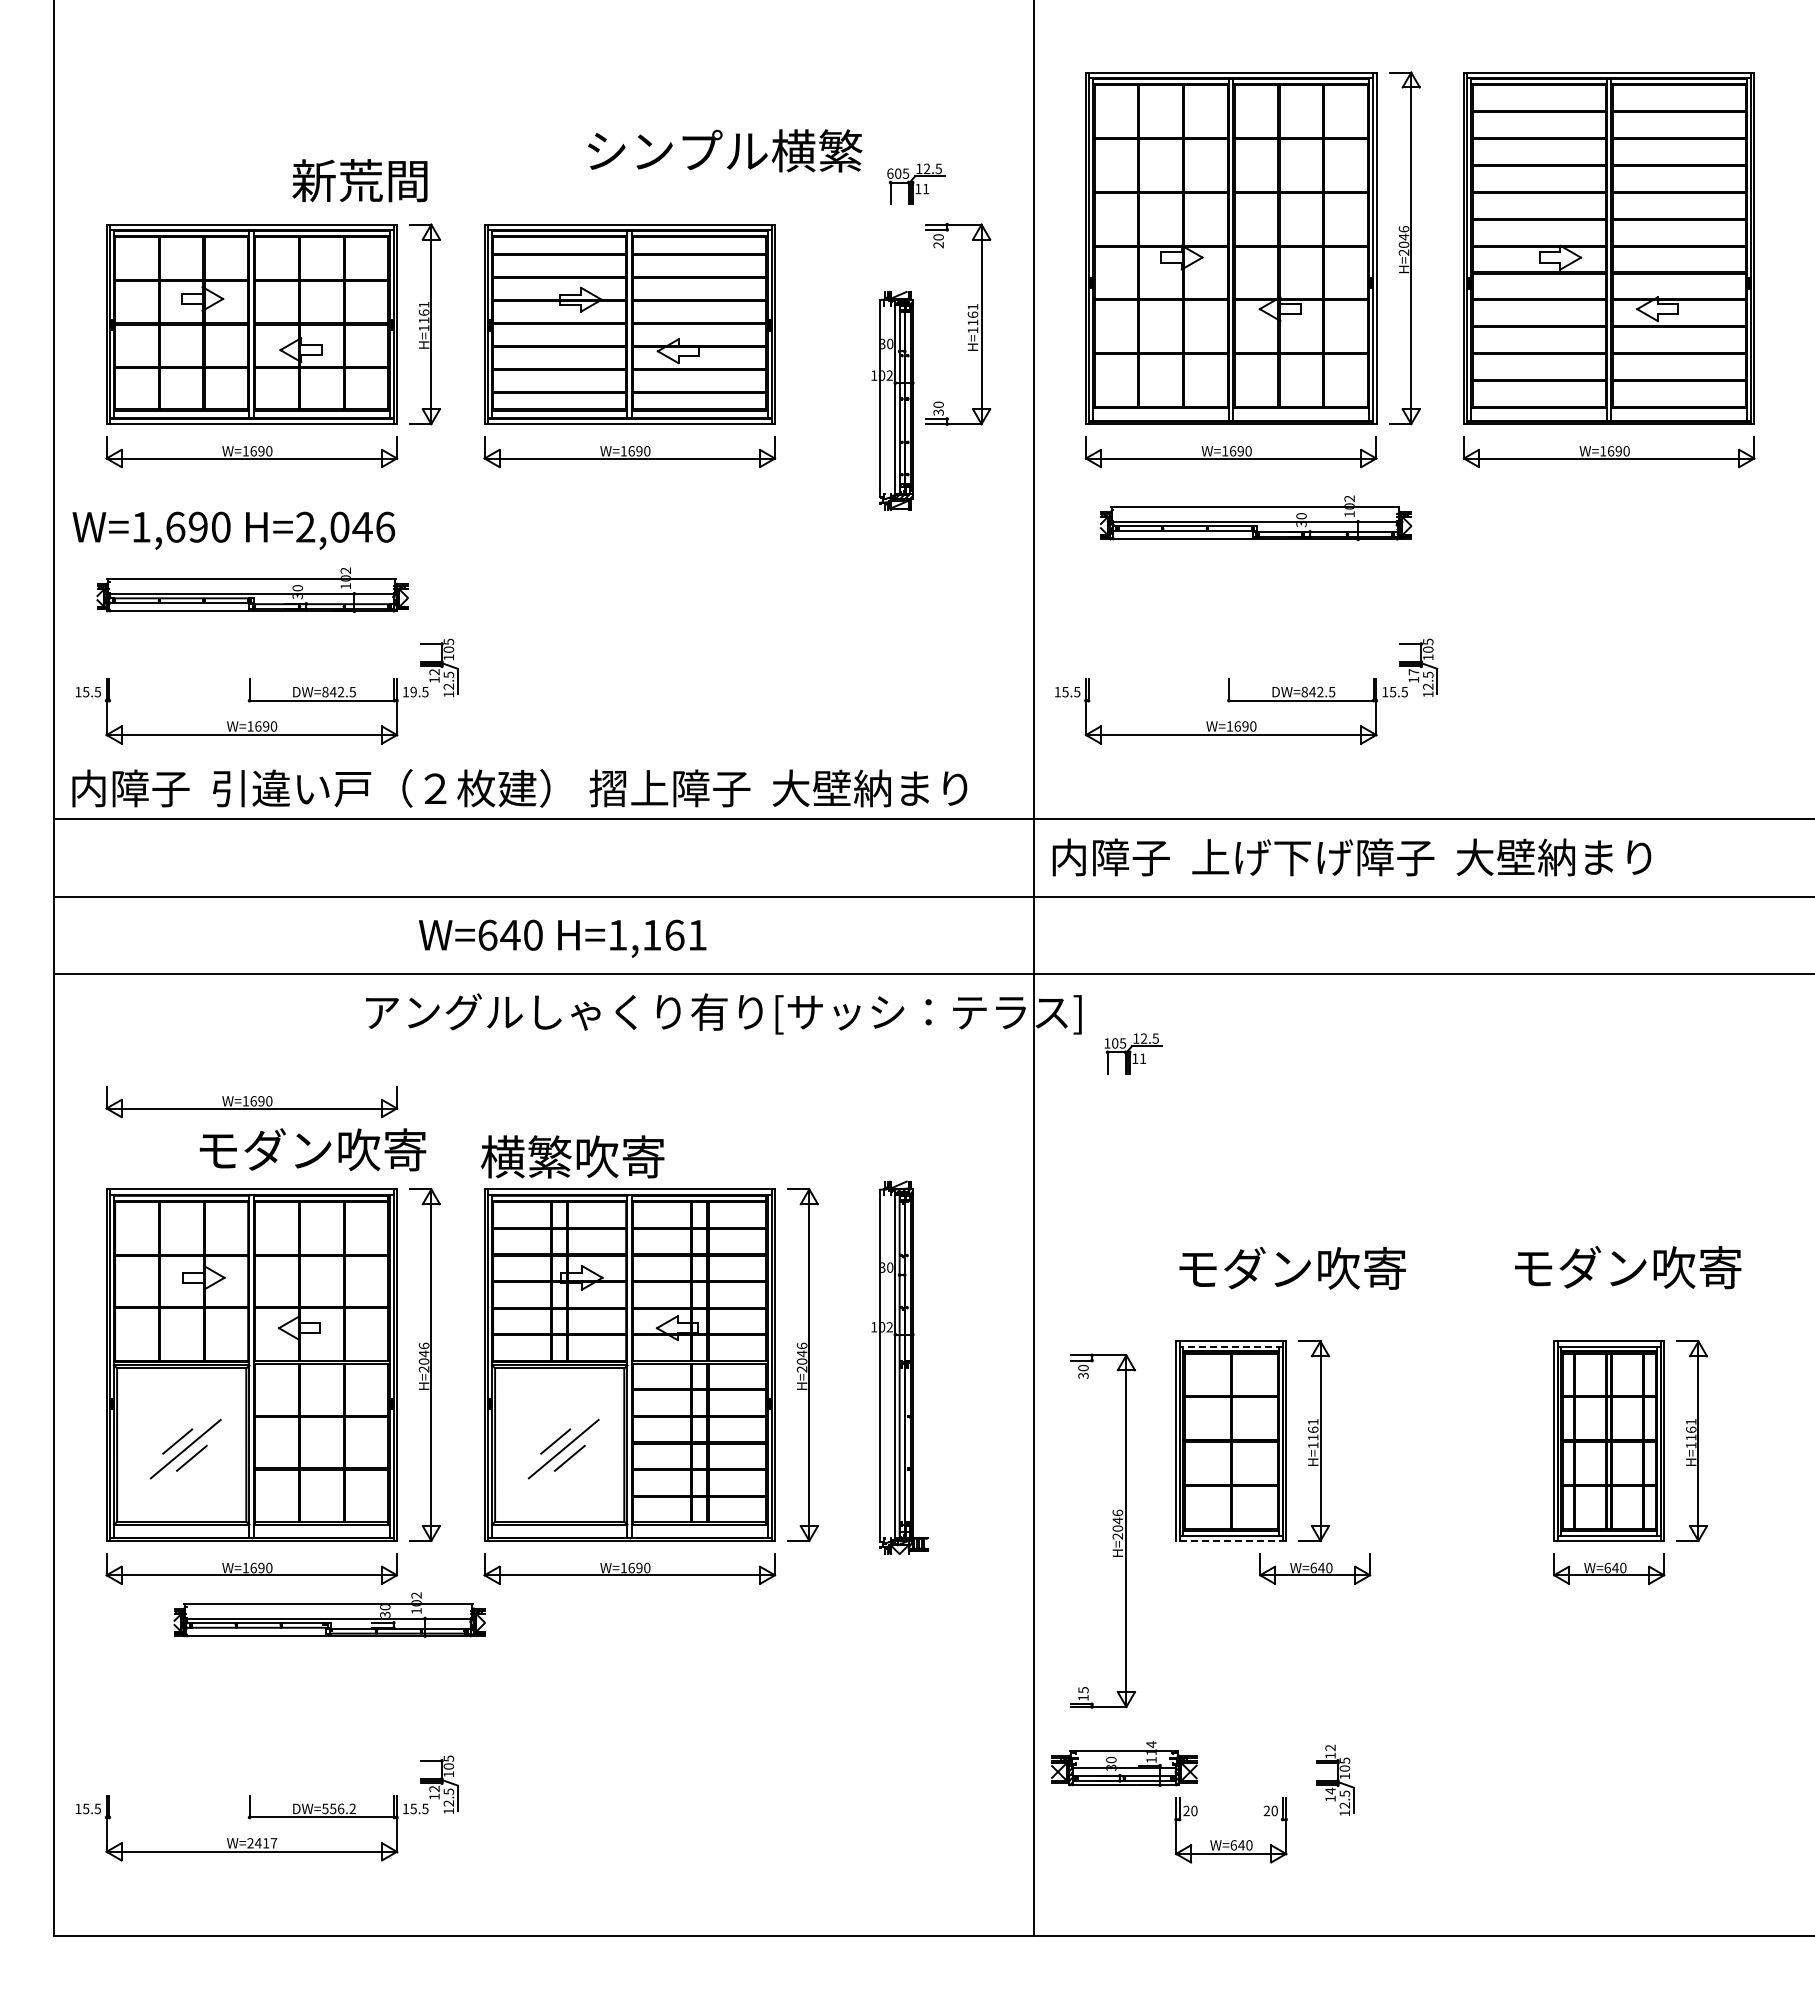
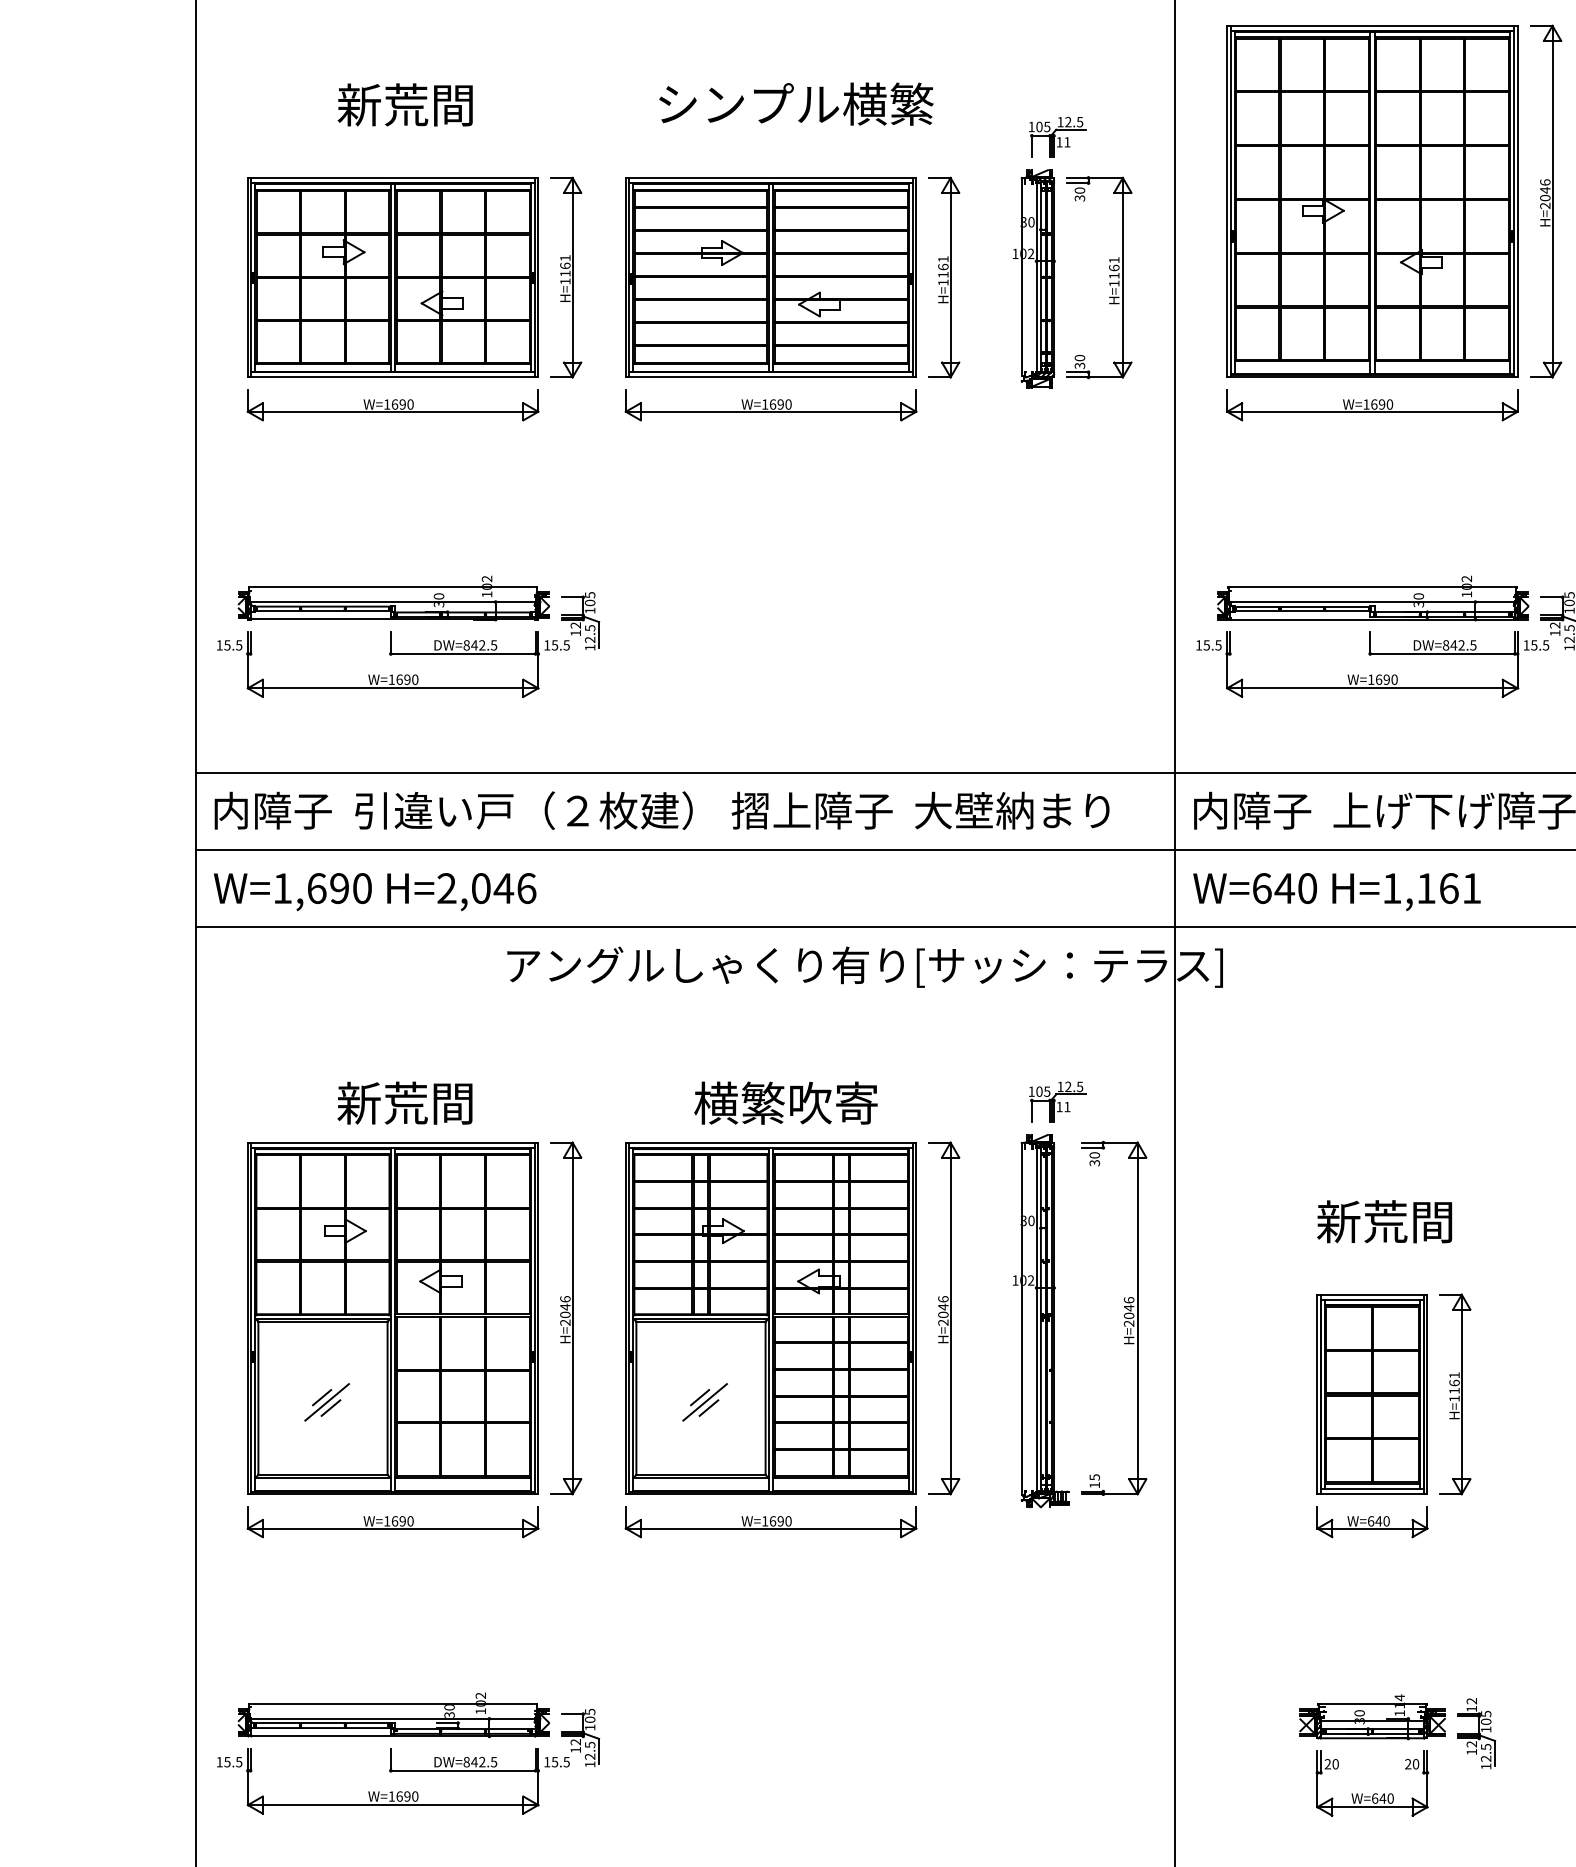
text: (725, 150) -> (796, 103), moved
text: (890, 173) -> (1031, 126), 605 -> 105
text: (359, 180) -> (404, 104), moved
text: (938, 245) -> (1079, 198), 20 -> 30
part: (802, 324) -> (943, 277), added
part: (892, 400) -> (1033, 278), moved
part: (1255, 517) -> (1372, 597), moved
text: (233, 530) -> (374, 891), moved
part: (252, 589) -> (393, 597), moved
text: (1413, 672) -> (1554, 625), 17 -> 12
text: (413, 691) -> (554, 644), 19.5 -> 15.5
text: (519, 788) -> (661, 810), moved
text: (562, 938) -> (1336, 891), moved
part: (1133, 1053) -> (1057, 1101), moved
part: (251, 1102) -> (392, 1055), removed
text: (311, 1149) -> (452, 1102), モダン吹寄 -> 新荒間
text: (572, 1156) -> (785, 1102), moved
text: (1290, 1267) -> (1431, 1220), モダン吹寄 -> 新荒間
line: (1231, 1346) -> (1372, 1299), dashed -> solid
part: (185, 1448) -> (326, 1401), size x0.62
part: (563, 1448) -> (704, 1401), size x0.62
part: (1112, 1529) -> (1123, 1316), moved
line: (1231, 1540) -> (1372, 1493), dashed -> solid
part: (1315, 1568) -> (1372, 1521), moved
part: (329, 1614) -> (393, 1714), moved
part: (1124, 1763) -> (1372, 1716), moved
text: (1330, 1790) -> (1471, 1743), 14 -> 12
text: (338, 1808) -> (479, 1761), DW=556.2 -> DW=842.5
text: (262, 1843) -> (403, 1796), W=2417 -> W=1690

